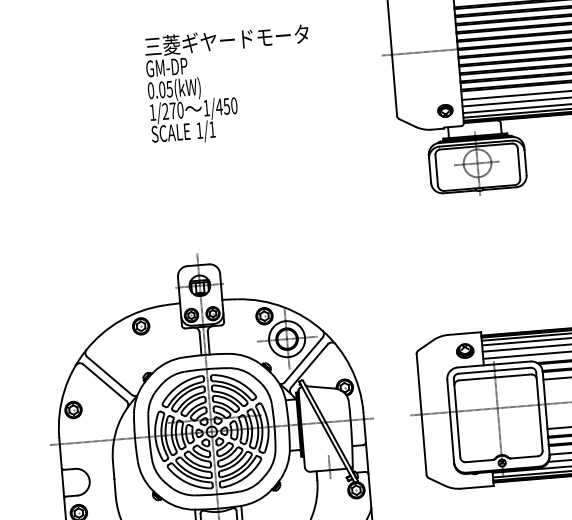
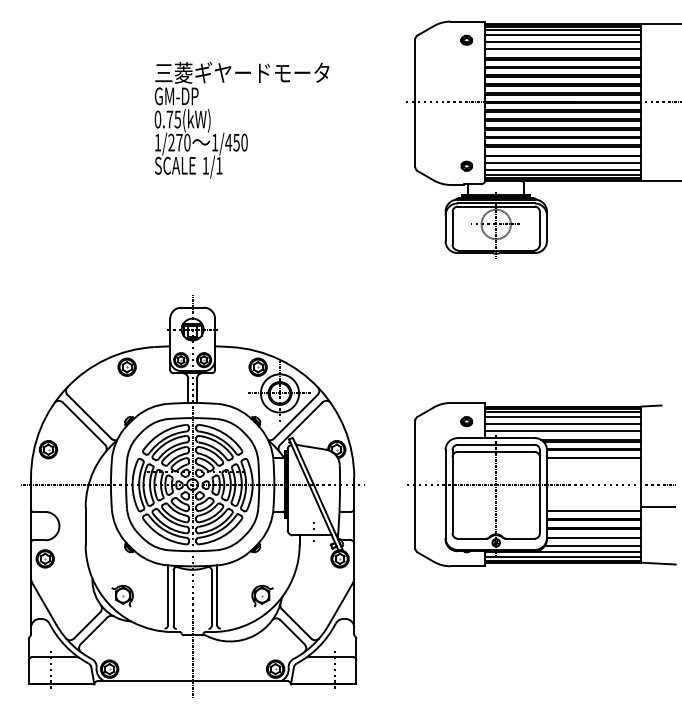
text: (161, 89) -> (169, 119), 0.05(kW) -> 0.75(kW)
part: (444, 110) -> (466, 165), size x0.71
part: (464, 351) -> (466, 421), size x0.62

